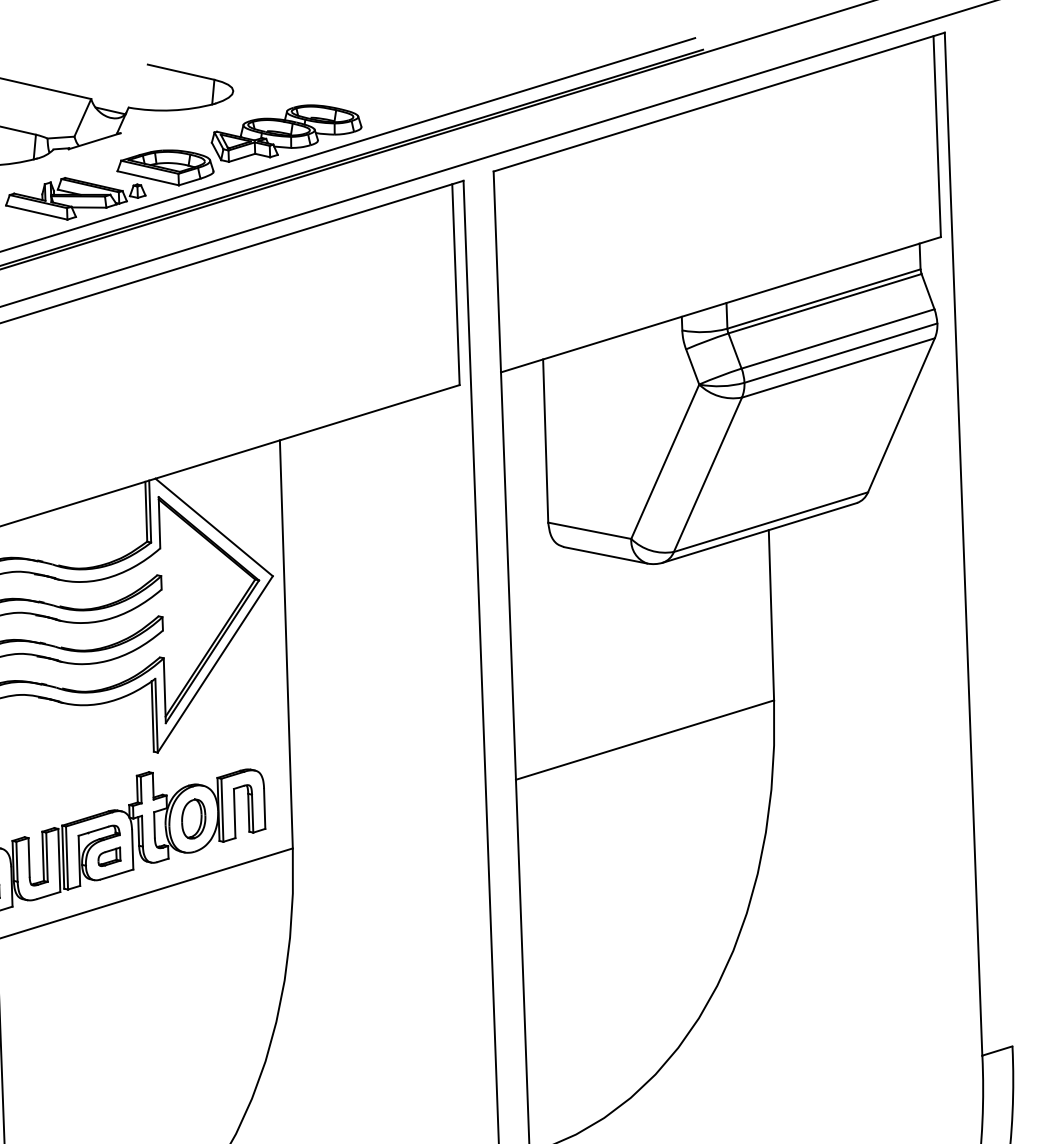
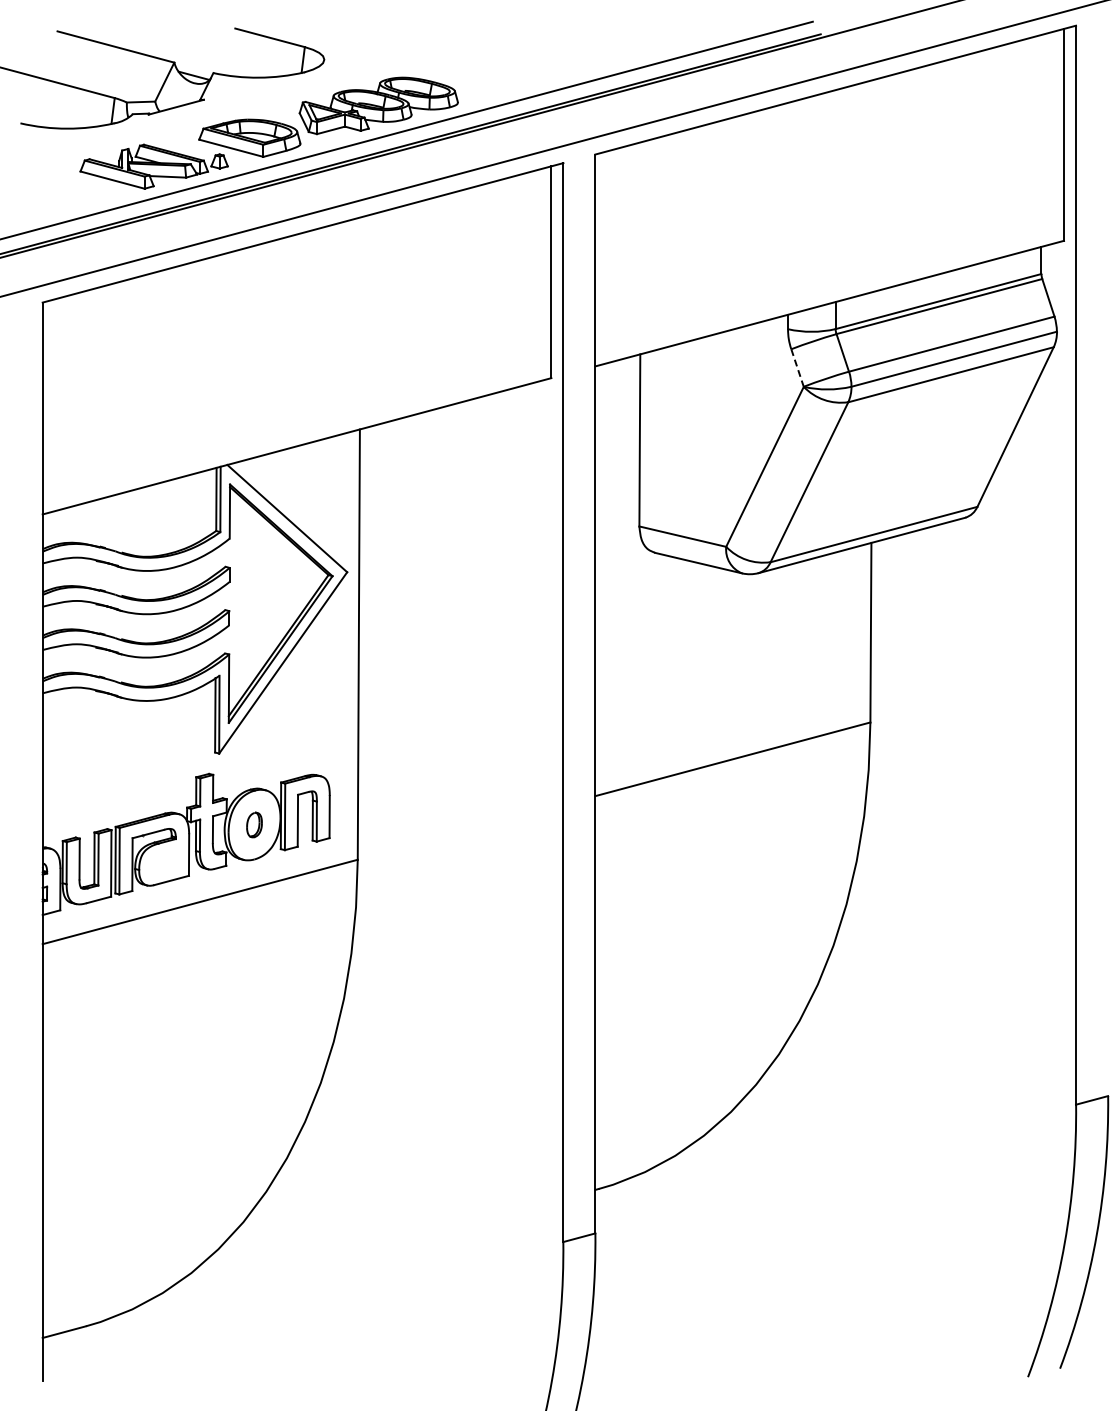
line: (692, 367) -> (797, 368), solid -> dashed
part: (193, 818) -> (254, 824), size x0.6
part: (108, 856) -> (163, 861), removed

